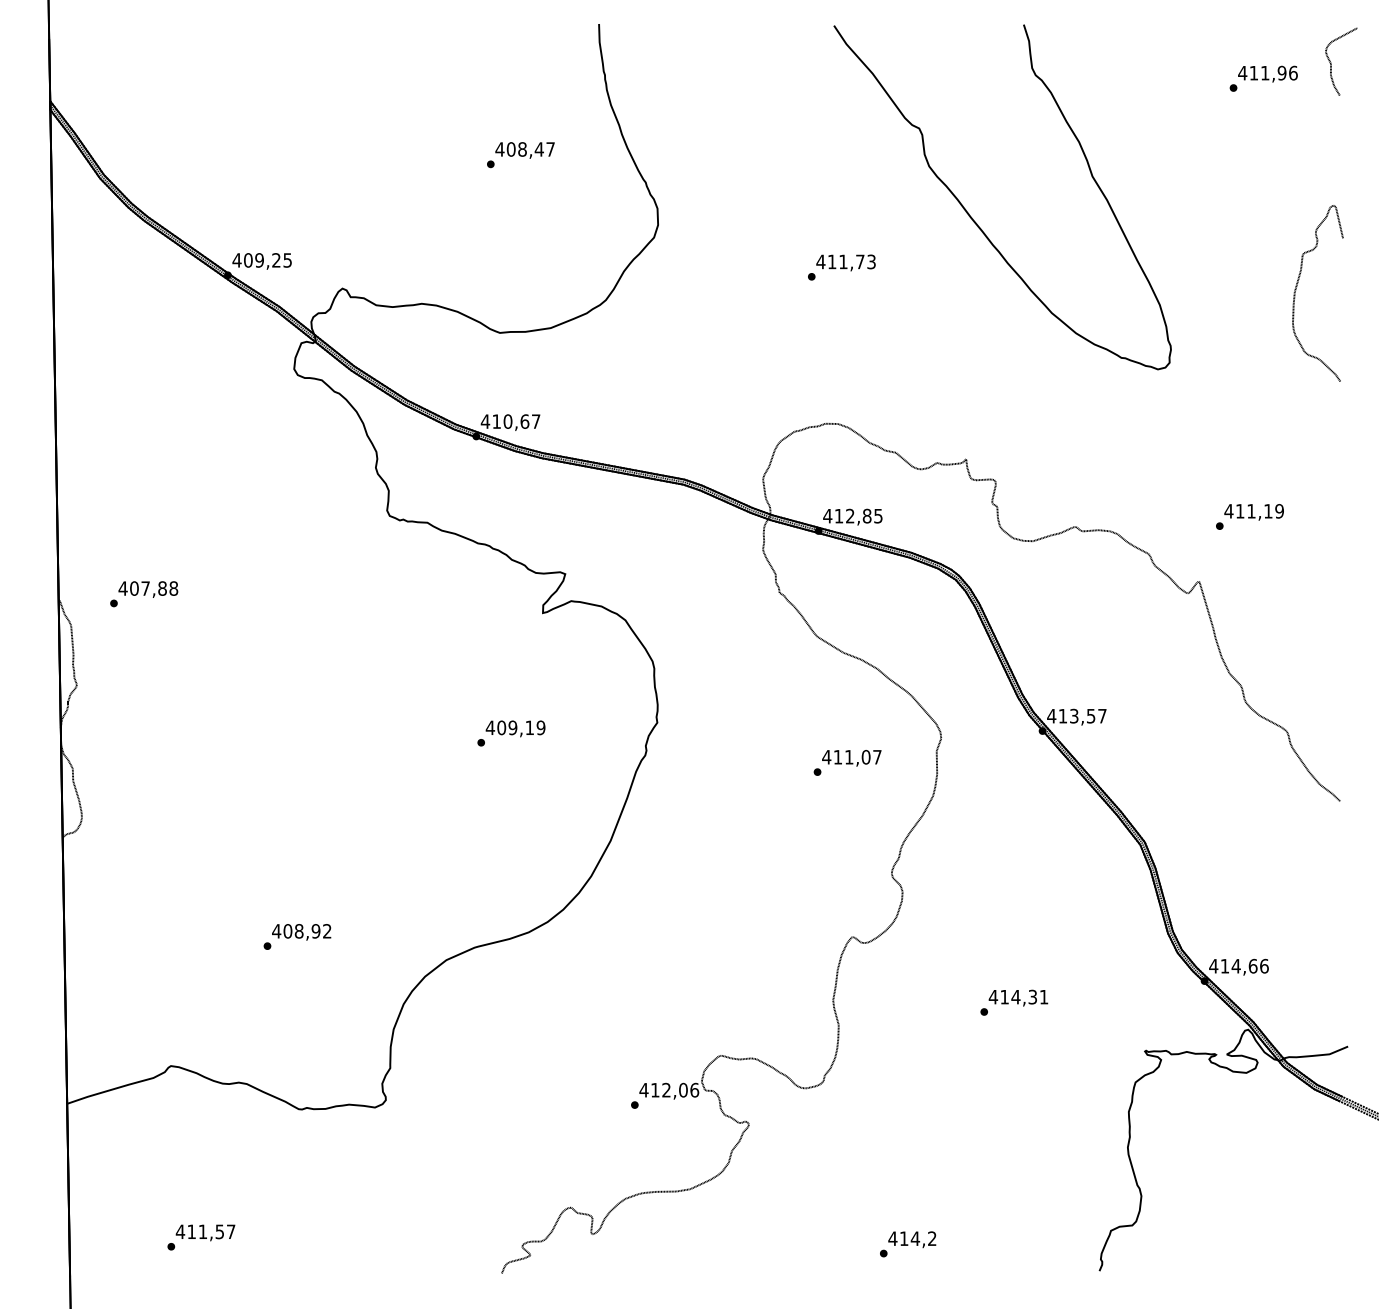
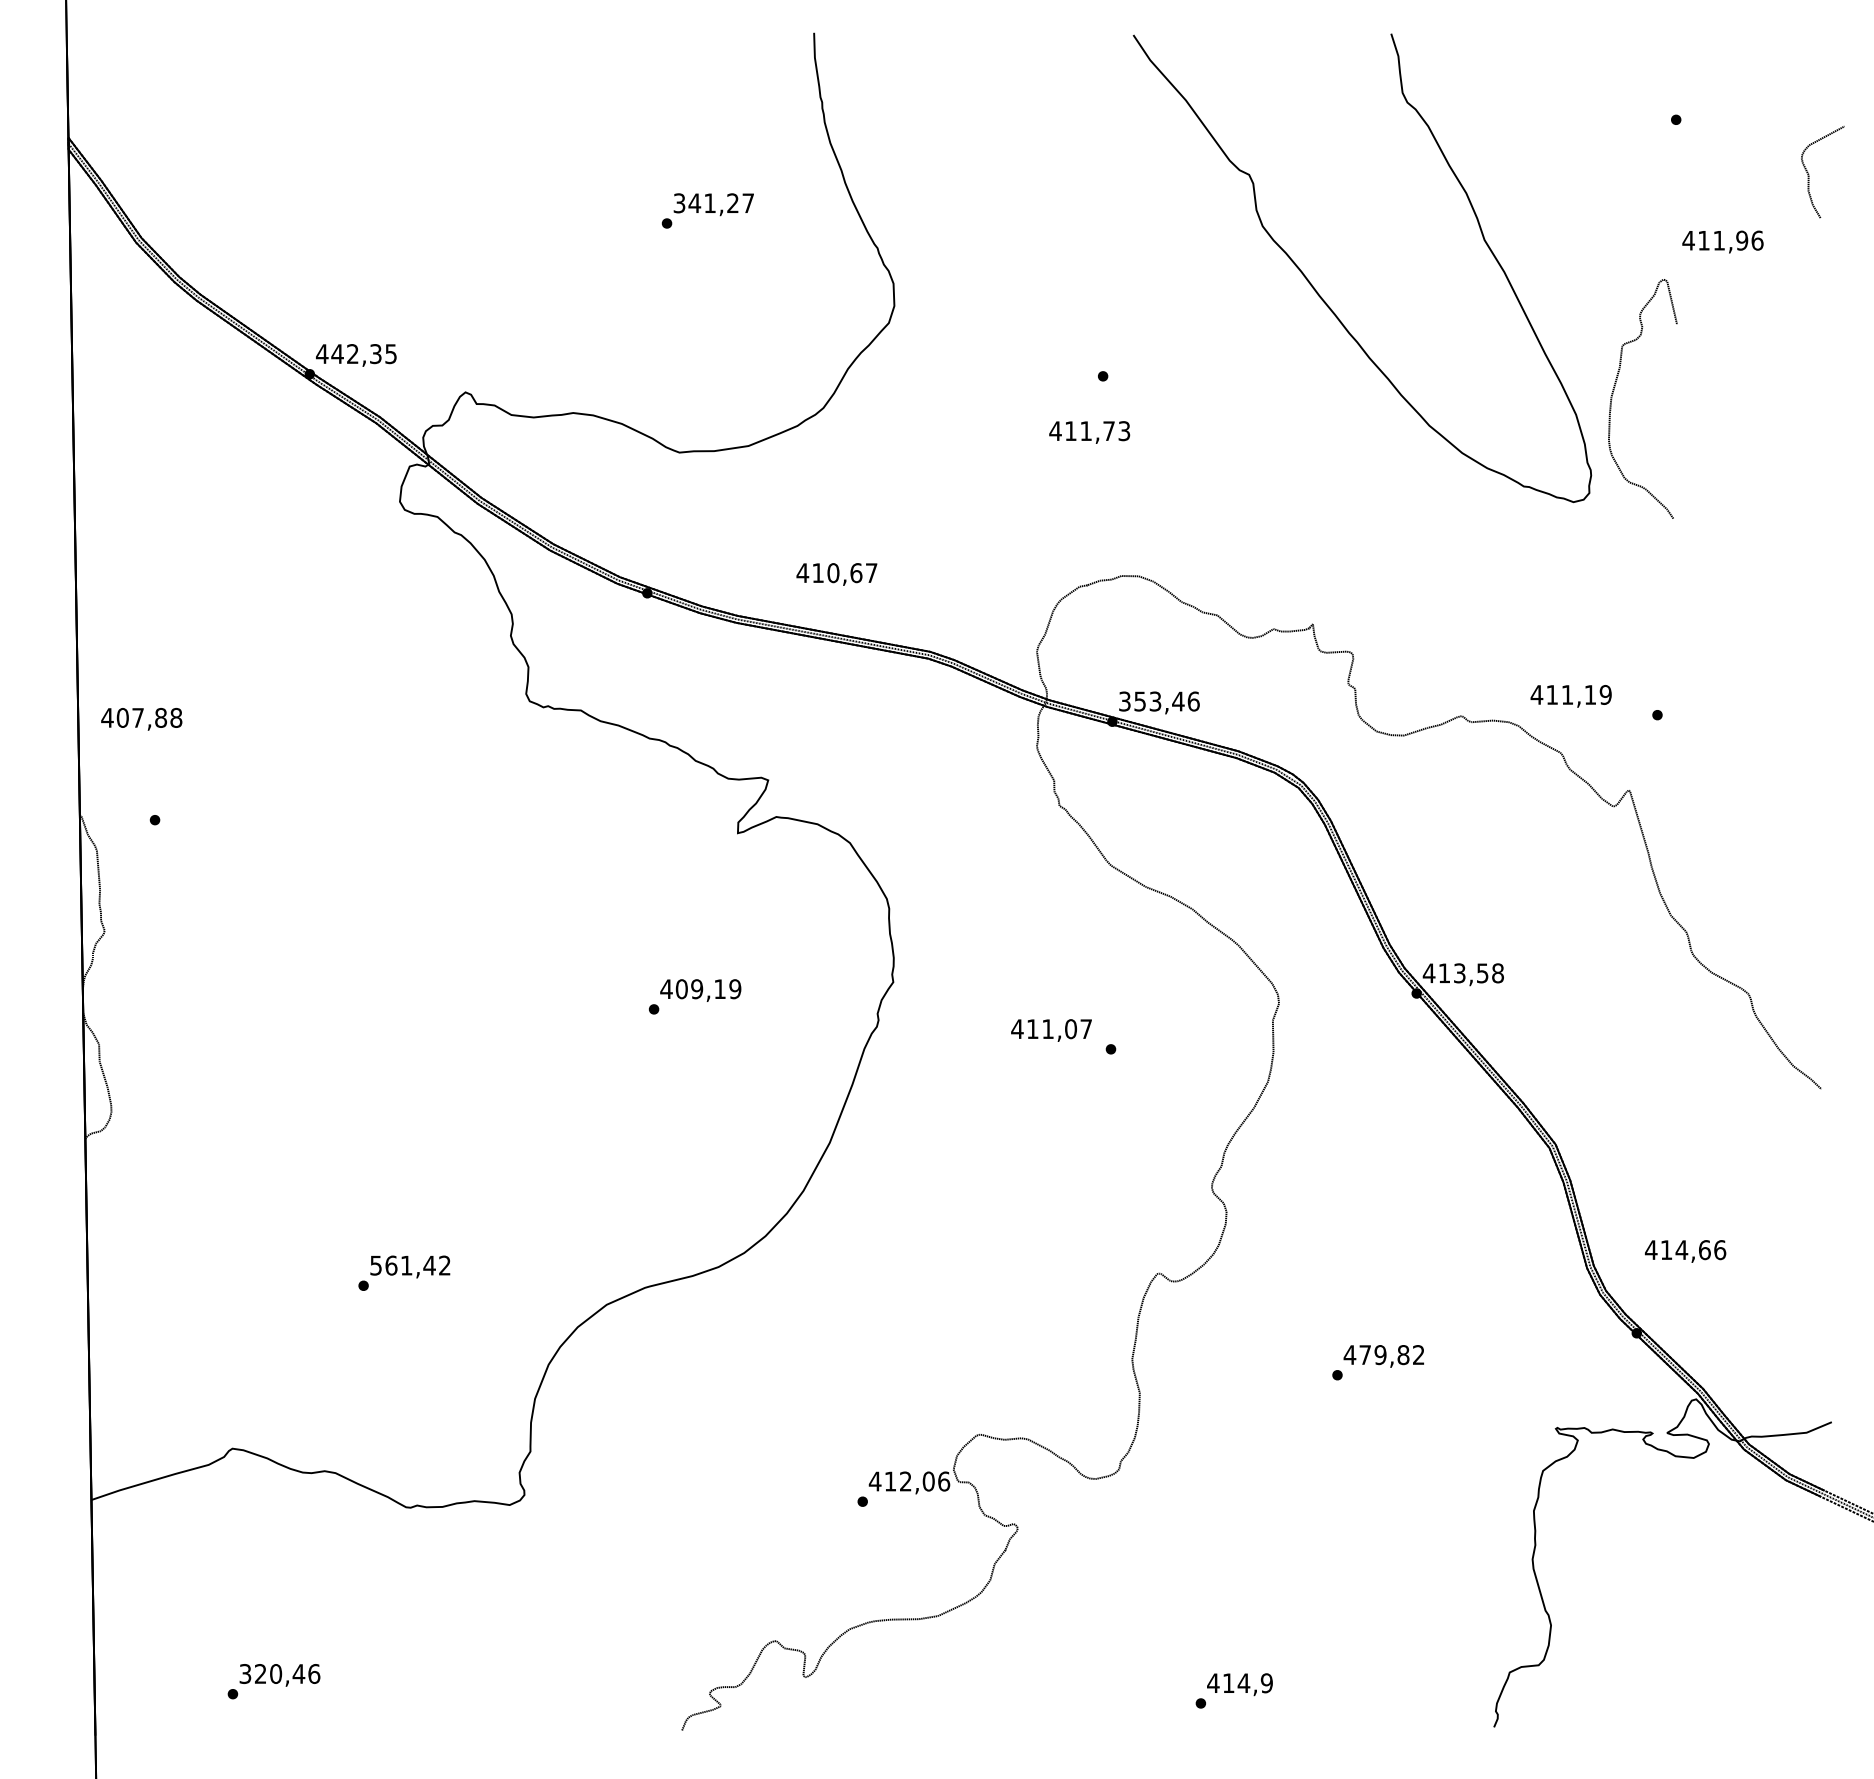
curve: (1331, 63) -> (1809, 174), moved
text: (1267, 73) -> (1722, 241), moved
text: (519, 149) -> (706, 203), 408,47 -> 341,27
text: (262, 260) -> (356, 354), 409,25 -> 442,35
text: (845, 262) -> (1089, 432), moved
curve: (1297, 287) -> (1614, 390), moved
text: (510, 422) -> (836, 574), moved
text: (1253, 512) -> (1570, 696), moved
text: (852, 516) -> (1158, 701), 412,85 -> 353,46
text: (148, 589) -> (141, 719), moved
text: (1102, 716) -> (1497, 973), 413,57 -> 413,58
text: (851, 758) -> (1051, 1030), moved
text: (296, 931) -> (402, 1265), 408,92 -> 561,42
text: (1238, 967) -> (1685, 1251), moved
text: (1024, 997) -> (1391, 1355), 414,31 -> 479,82
text: (205, 1232) -> (279, 1674), 411,57 -> 320,46
text: (932, 1238) -> (1266, 1683), 414,2 -> 414,9

